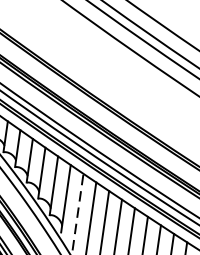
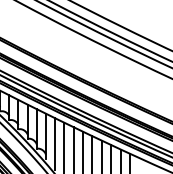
line: (78, 212) -> (55, 144), dashed -> solid

